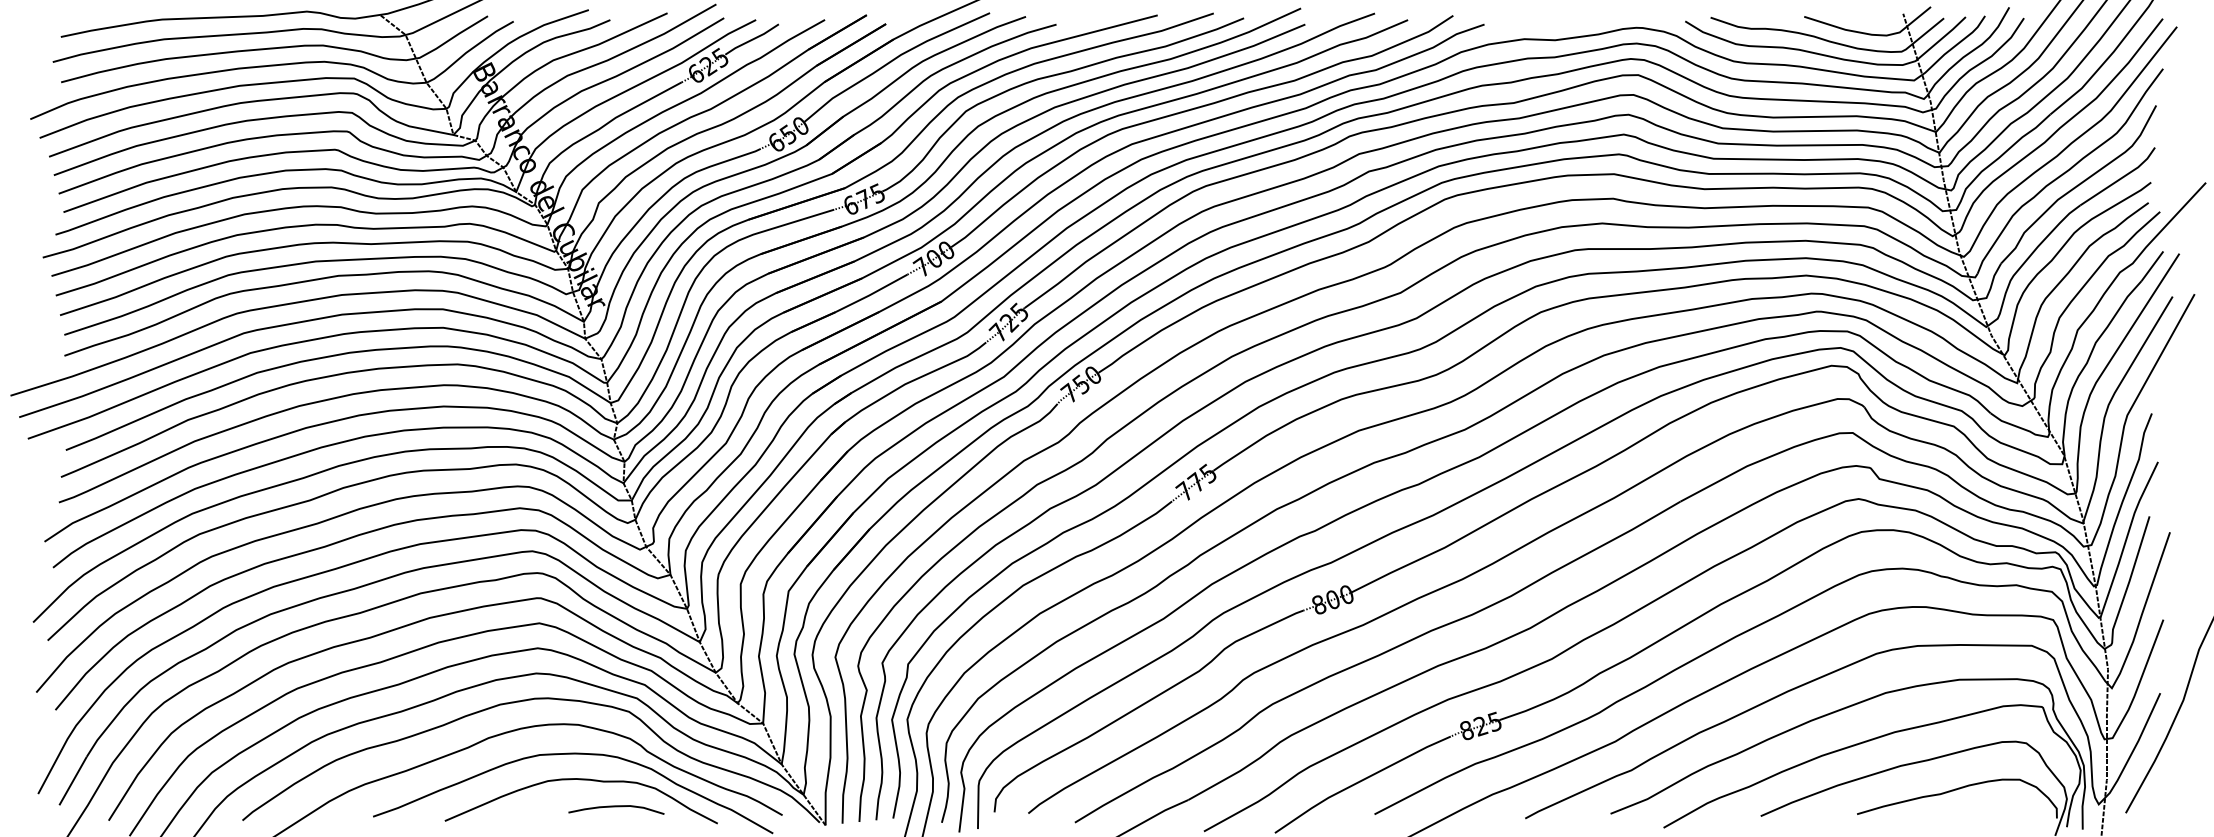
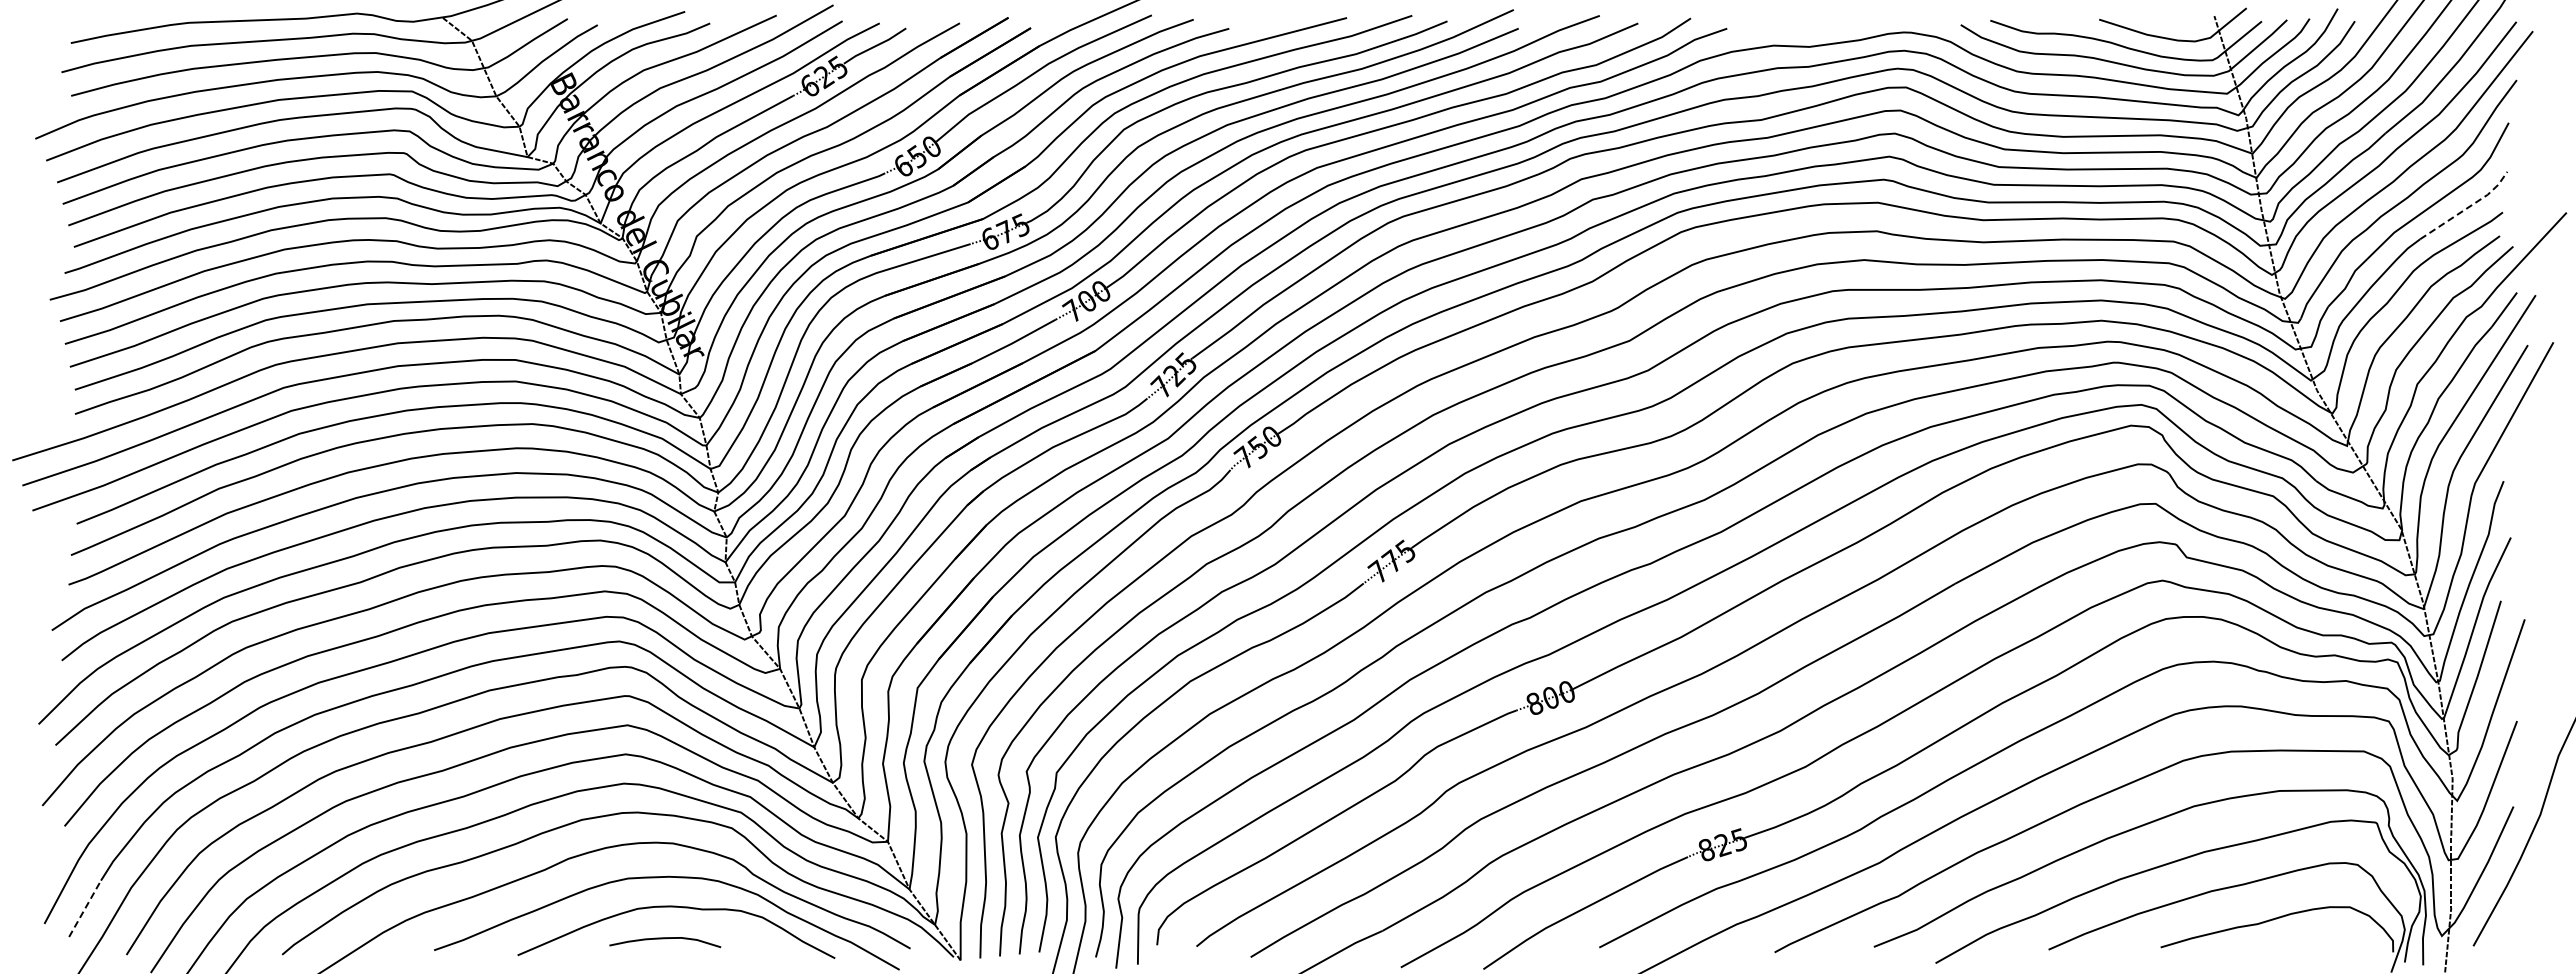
line: (2120, 178) -> (2467, 207), solid -> dashed
line: (73, 780) -> (85, 908), solid -> dashed
curve: (616, 807) -> (665, 939), moved

